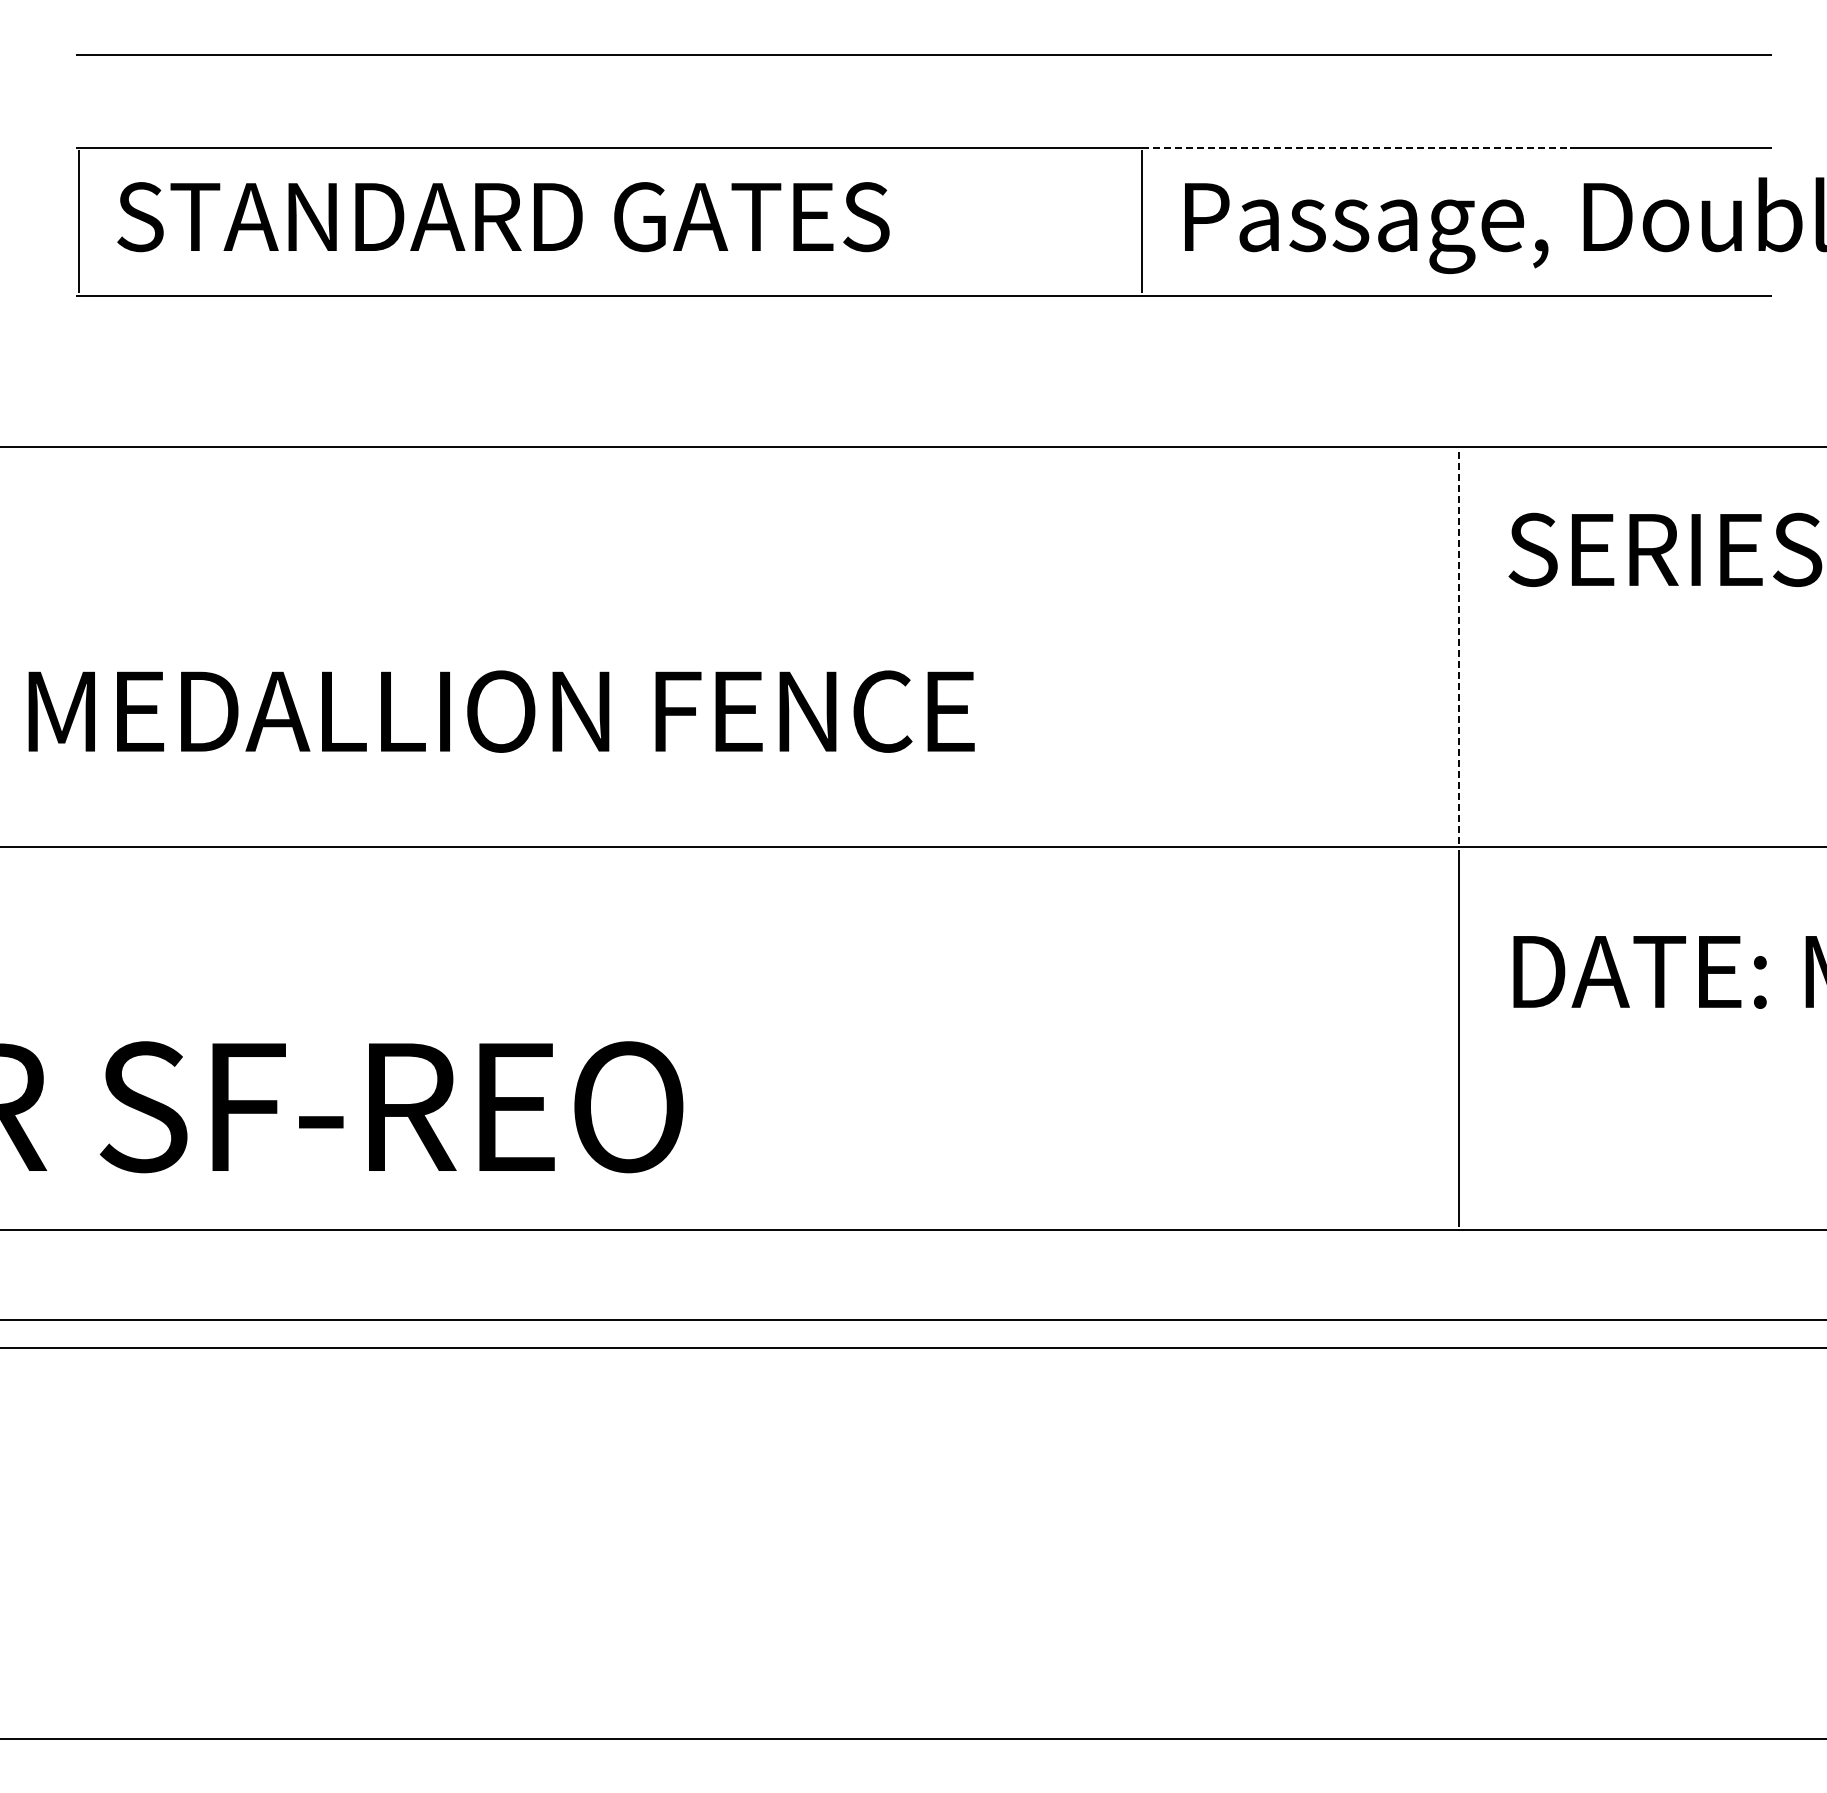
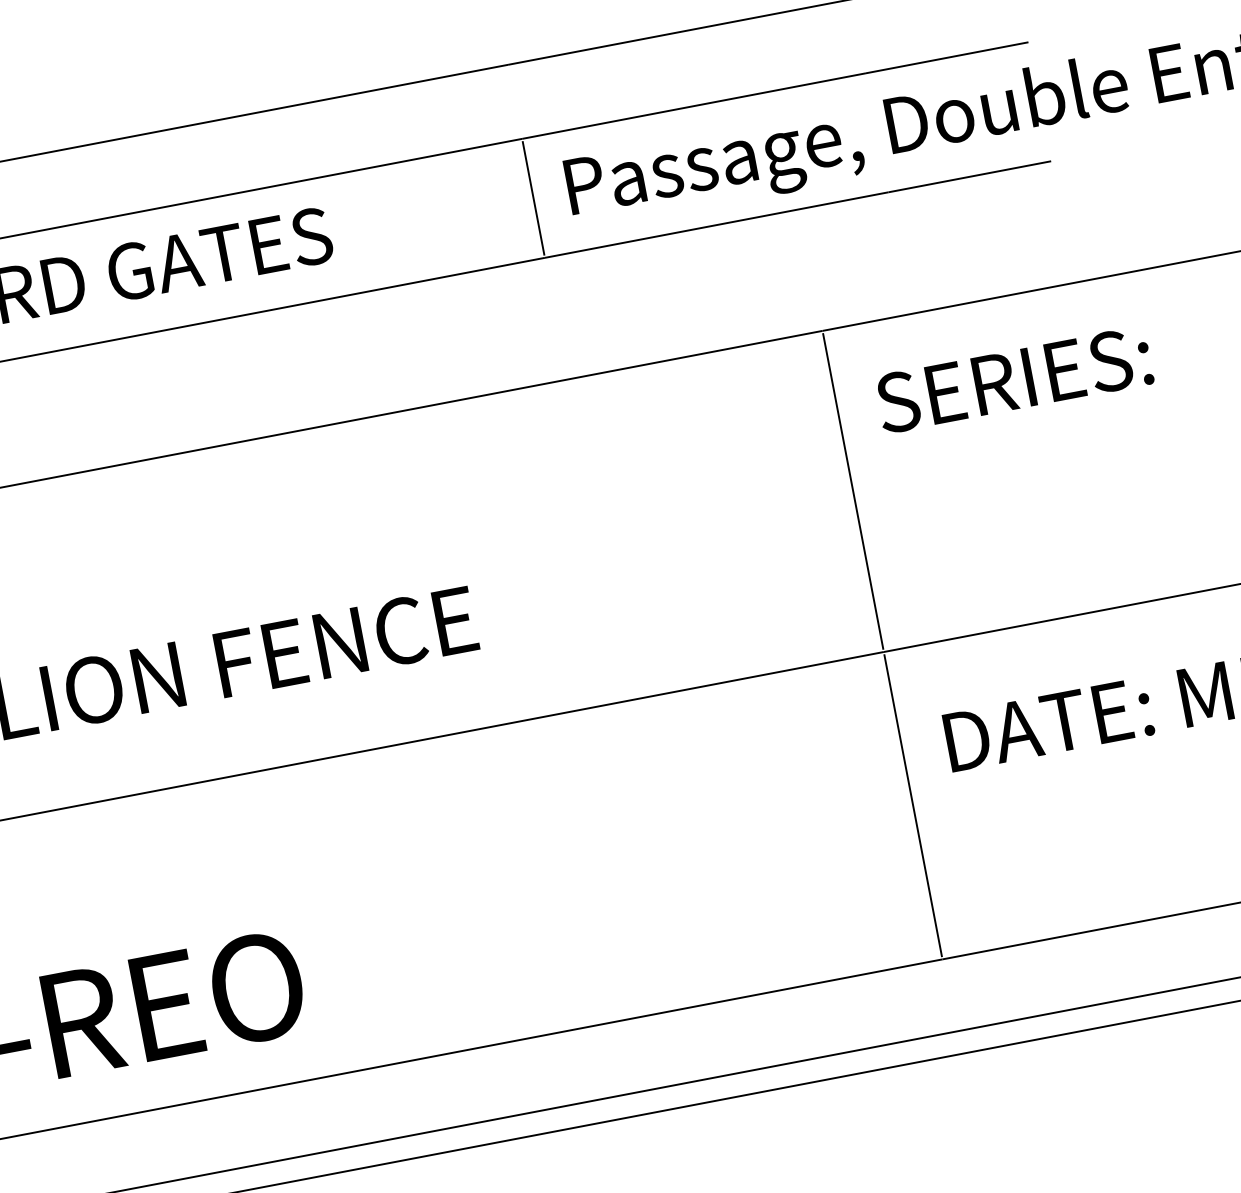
line: (1356, 147) -> (694, 105), dashed -> solid
line: (1458, 646) -> (853, 491), dashed -> solid

